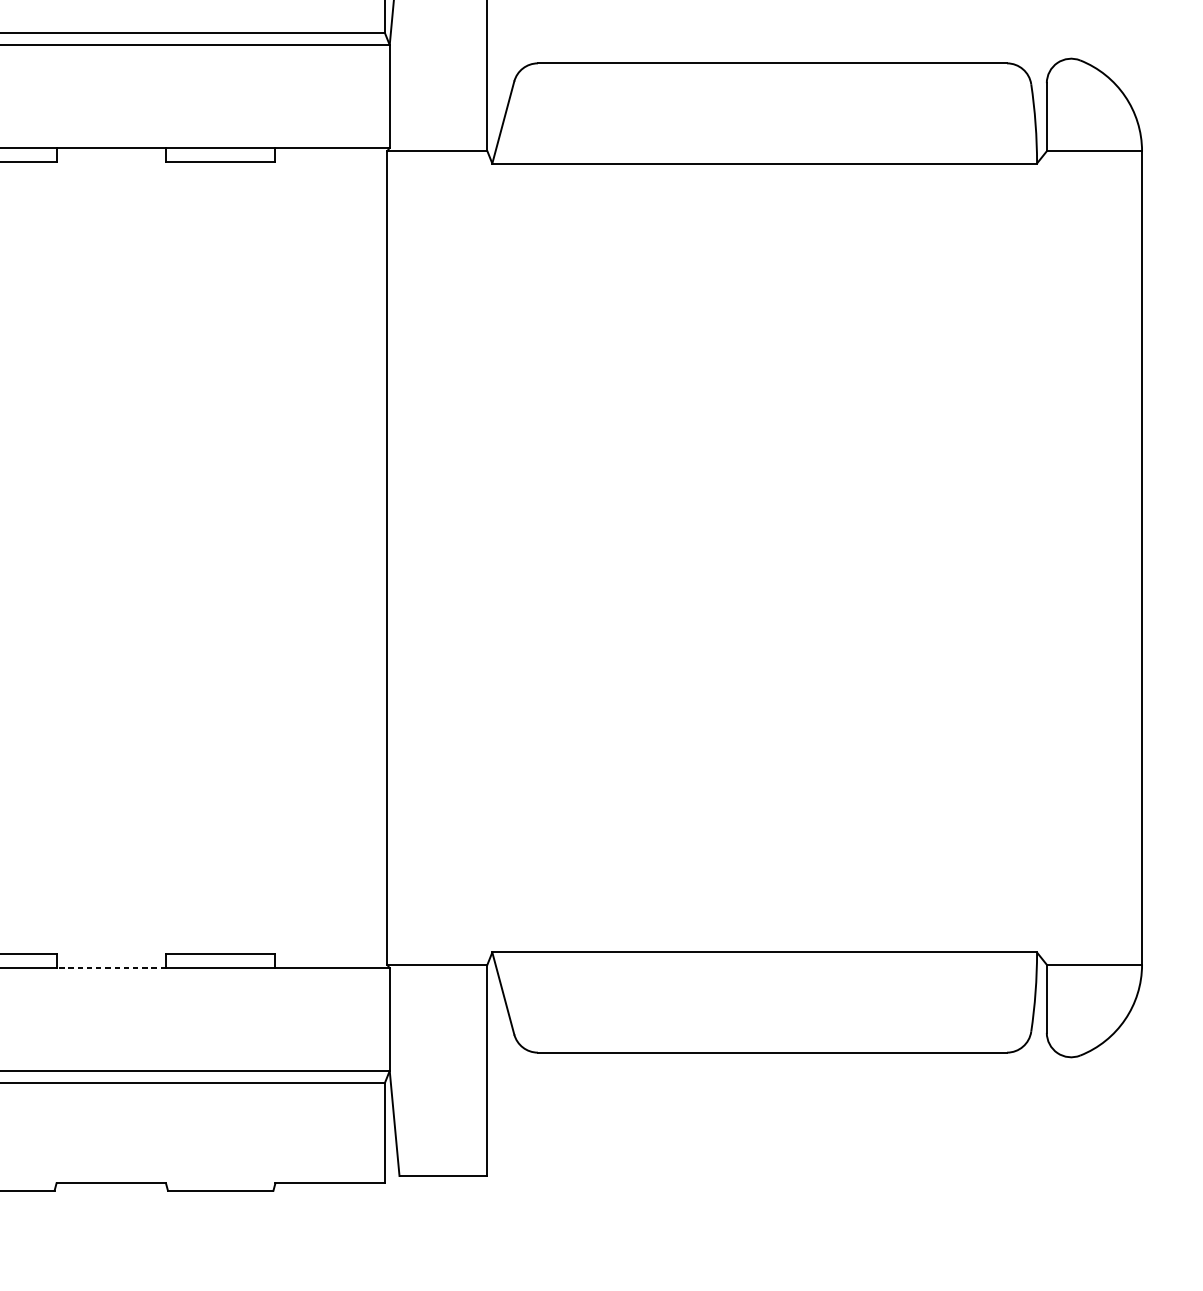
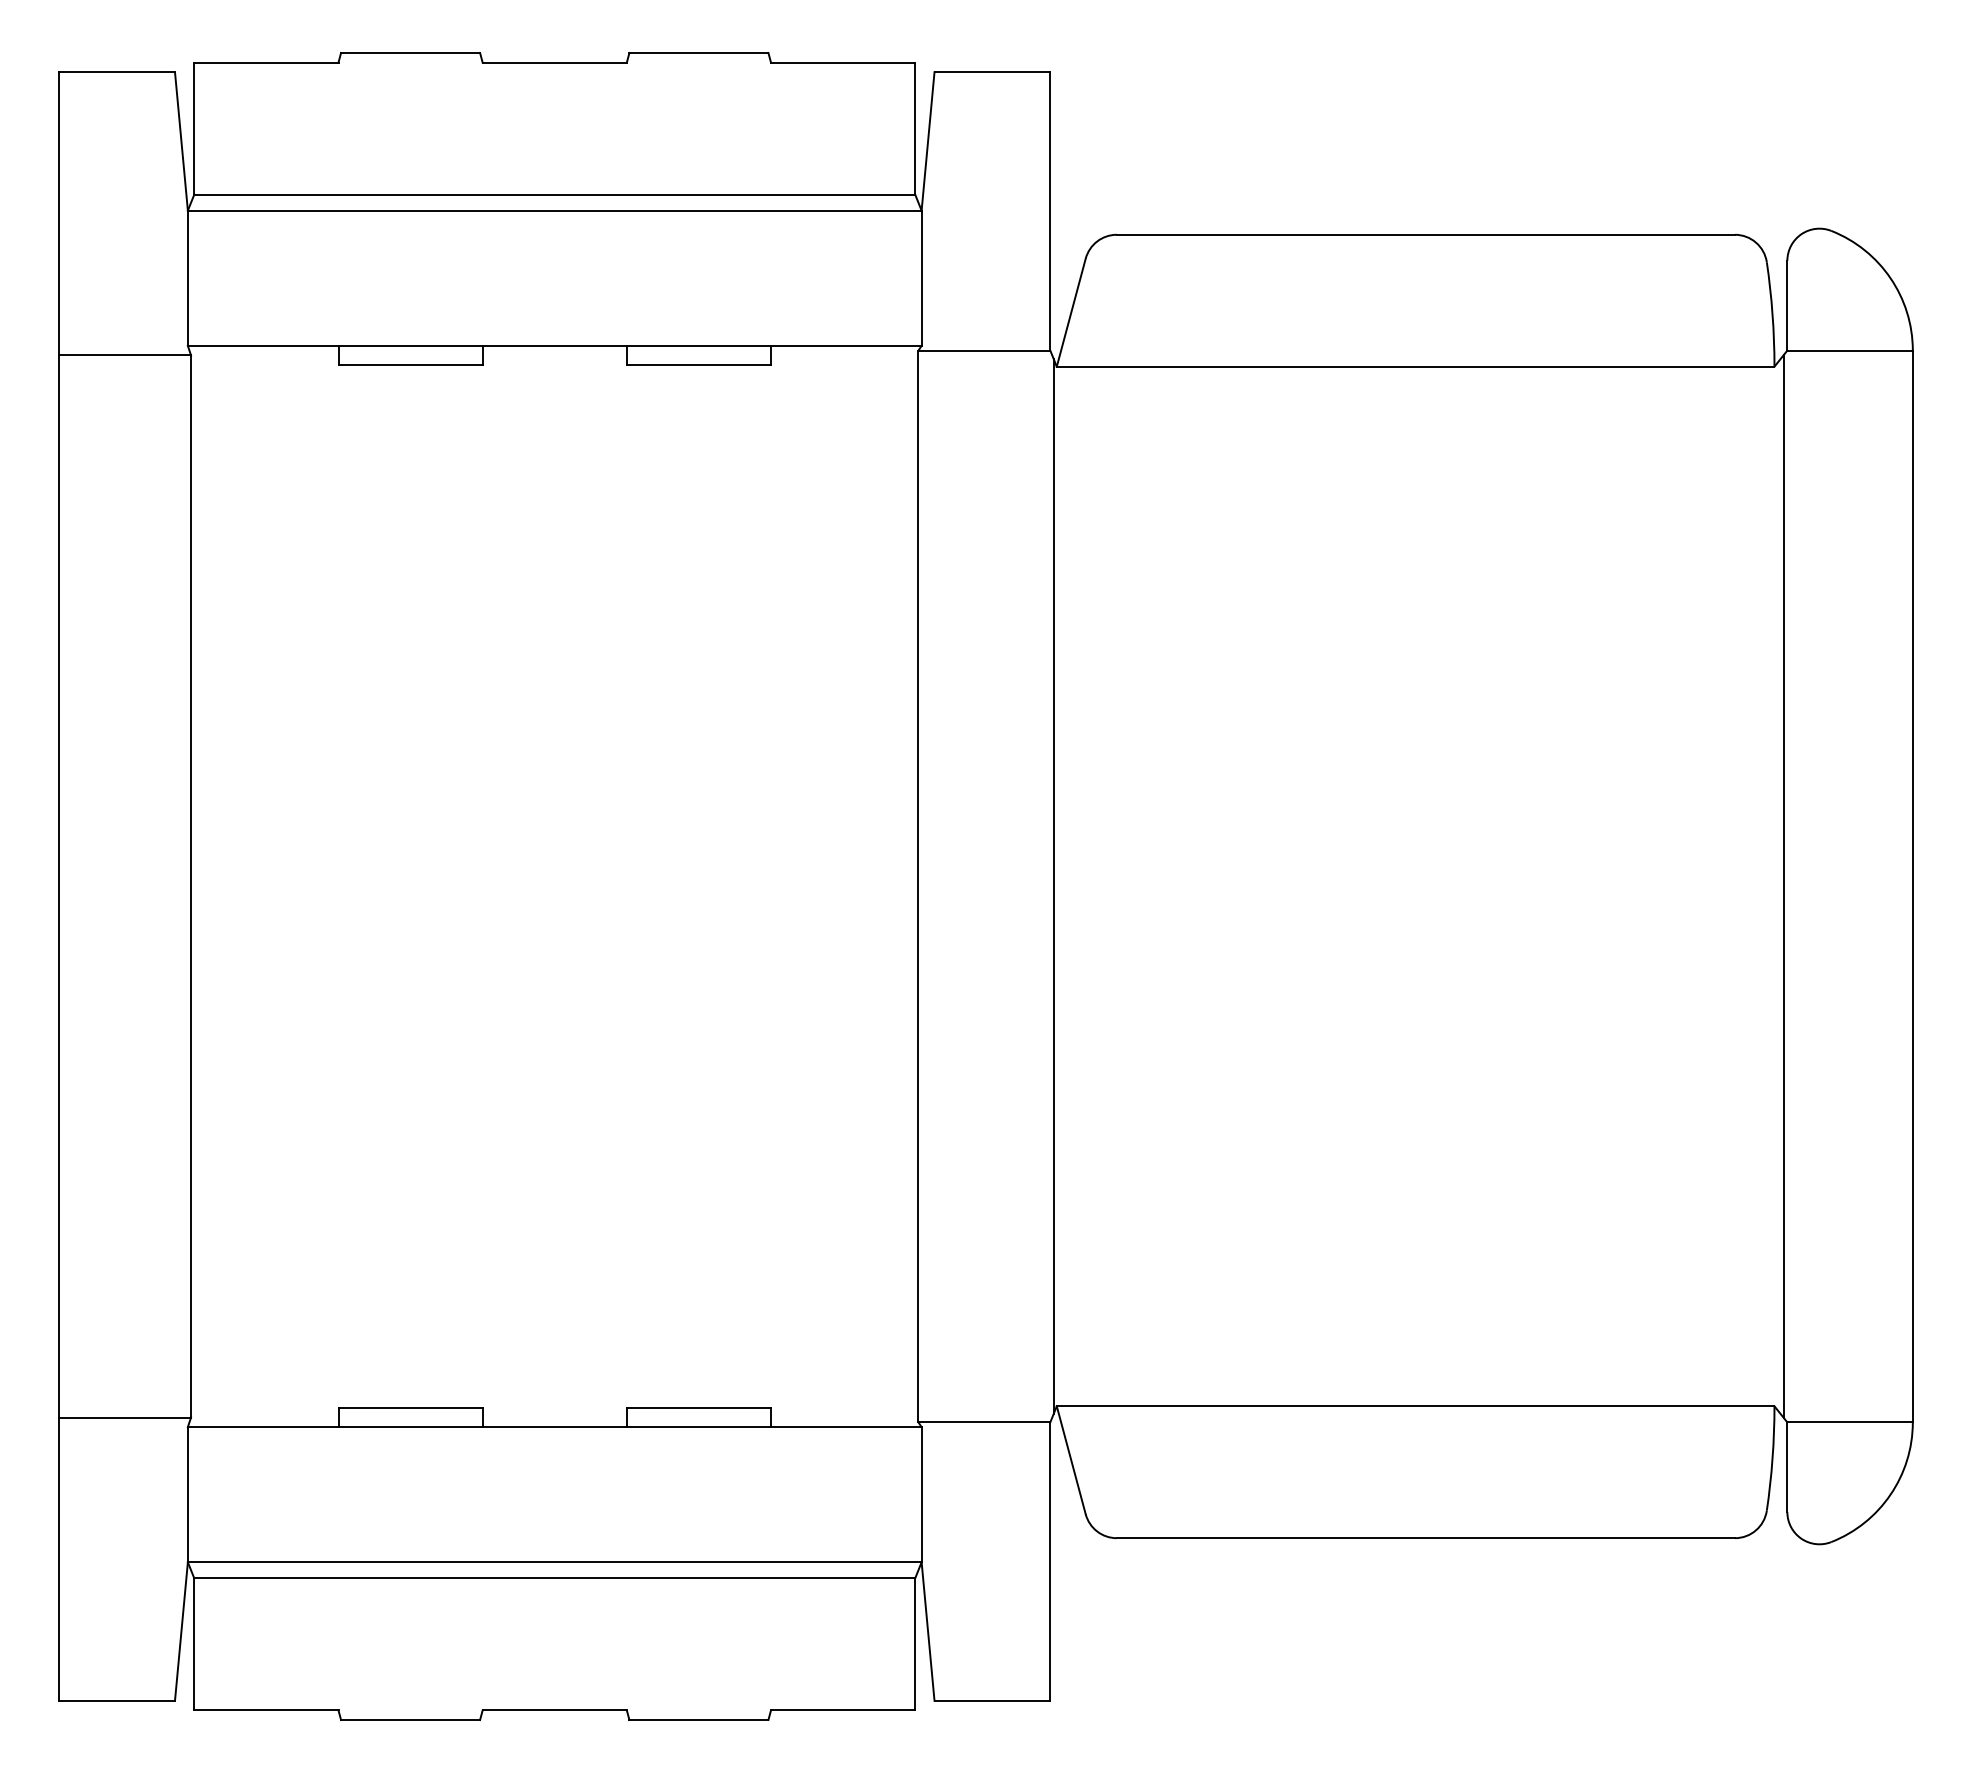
line: (489, 558) -> (1053, 886), added
line: (1044, 558) -> (1784, 886), added
line: (111, 968) -> (554, 1427), dashed -> solid

